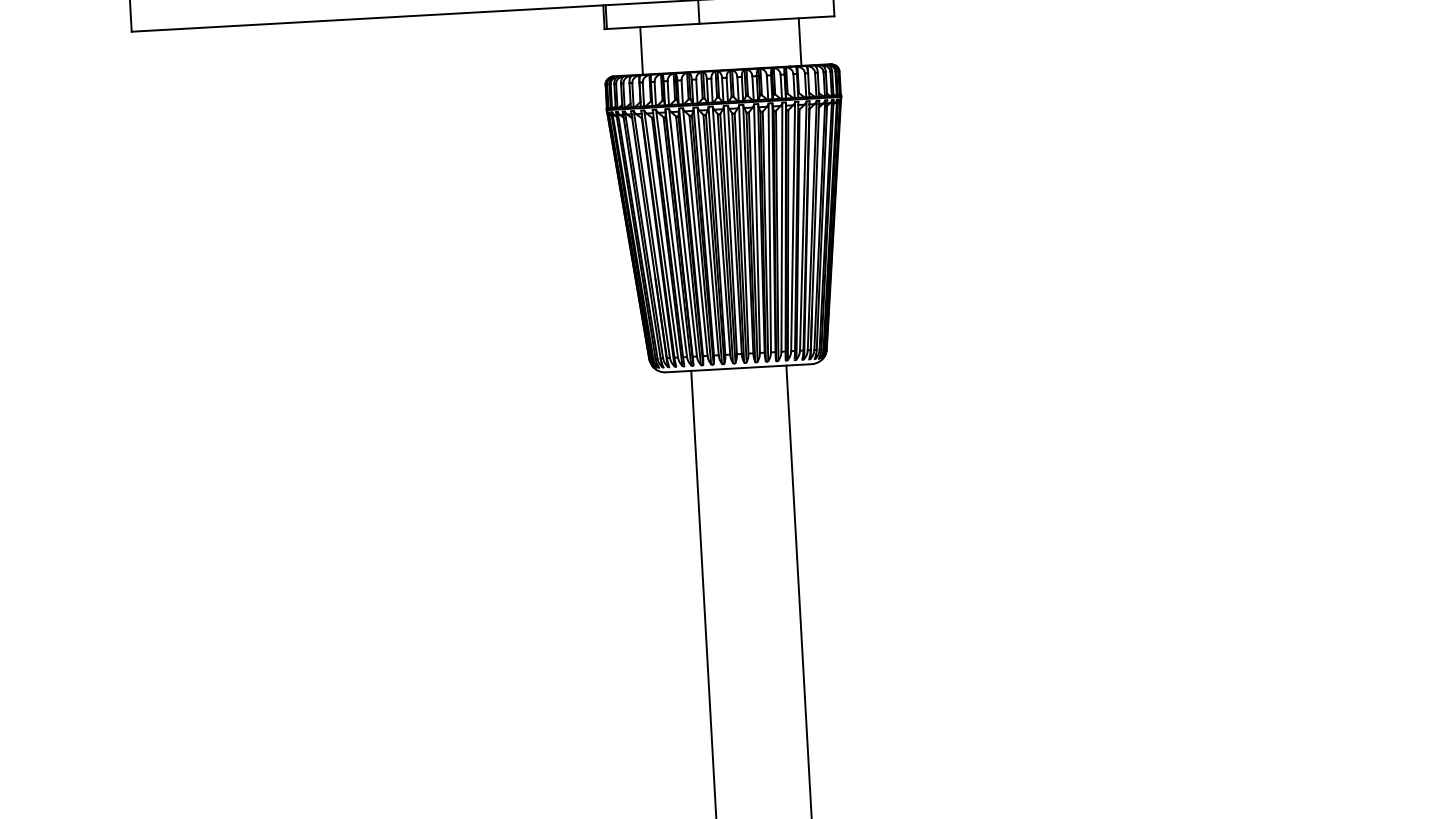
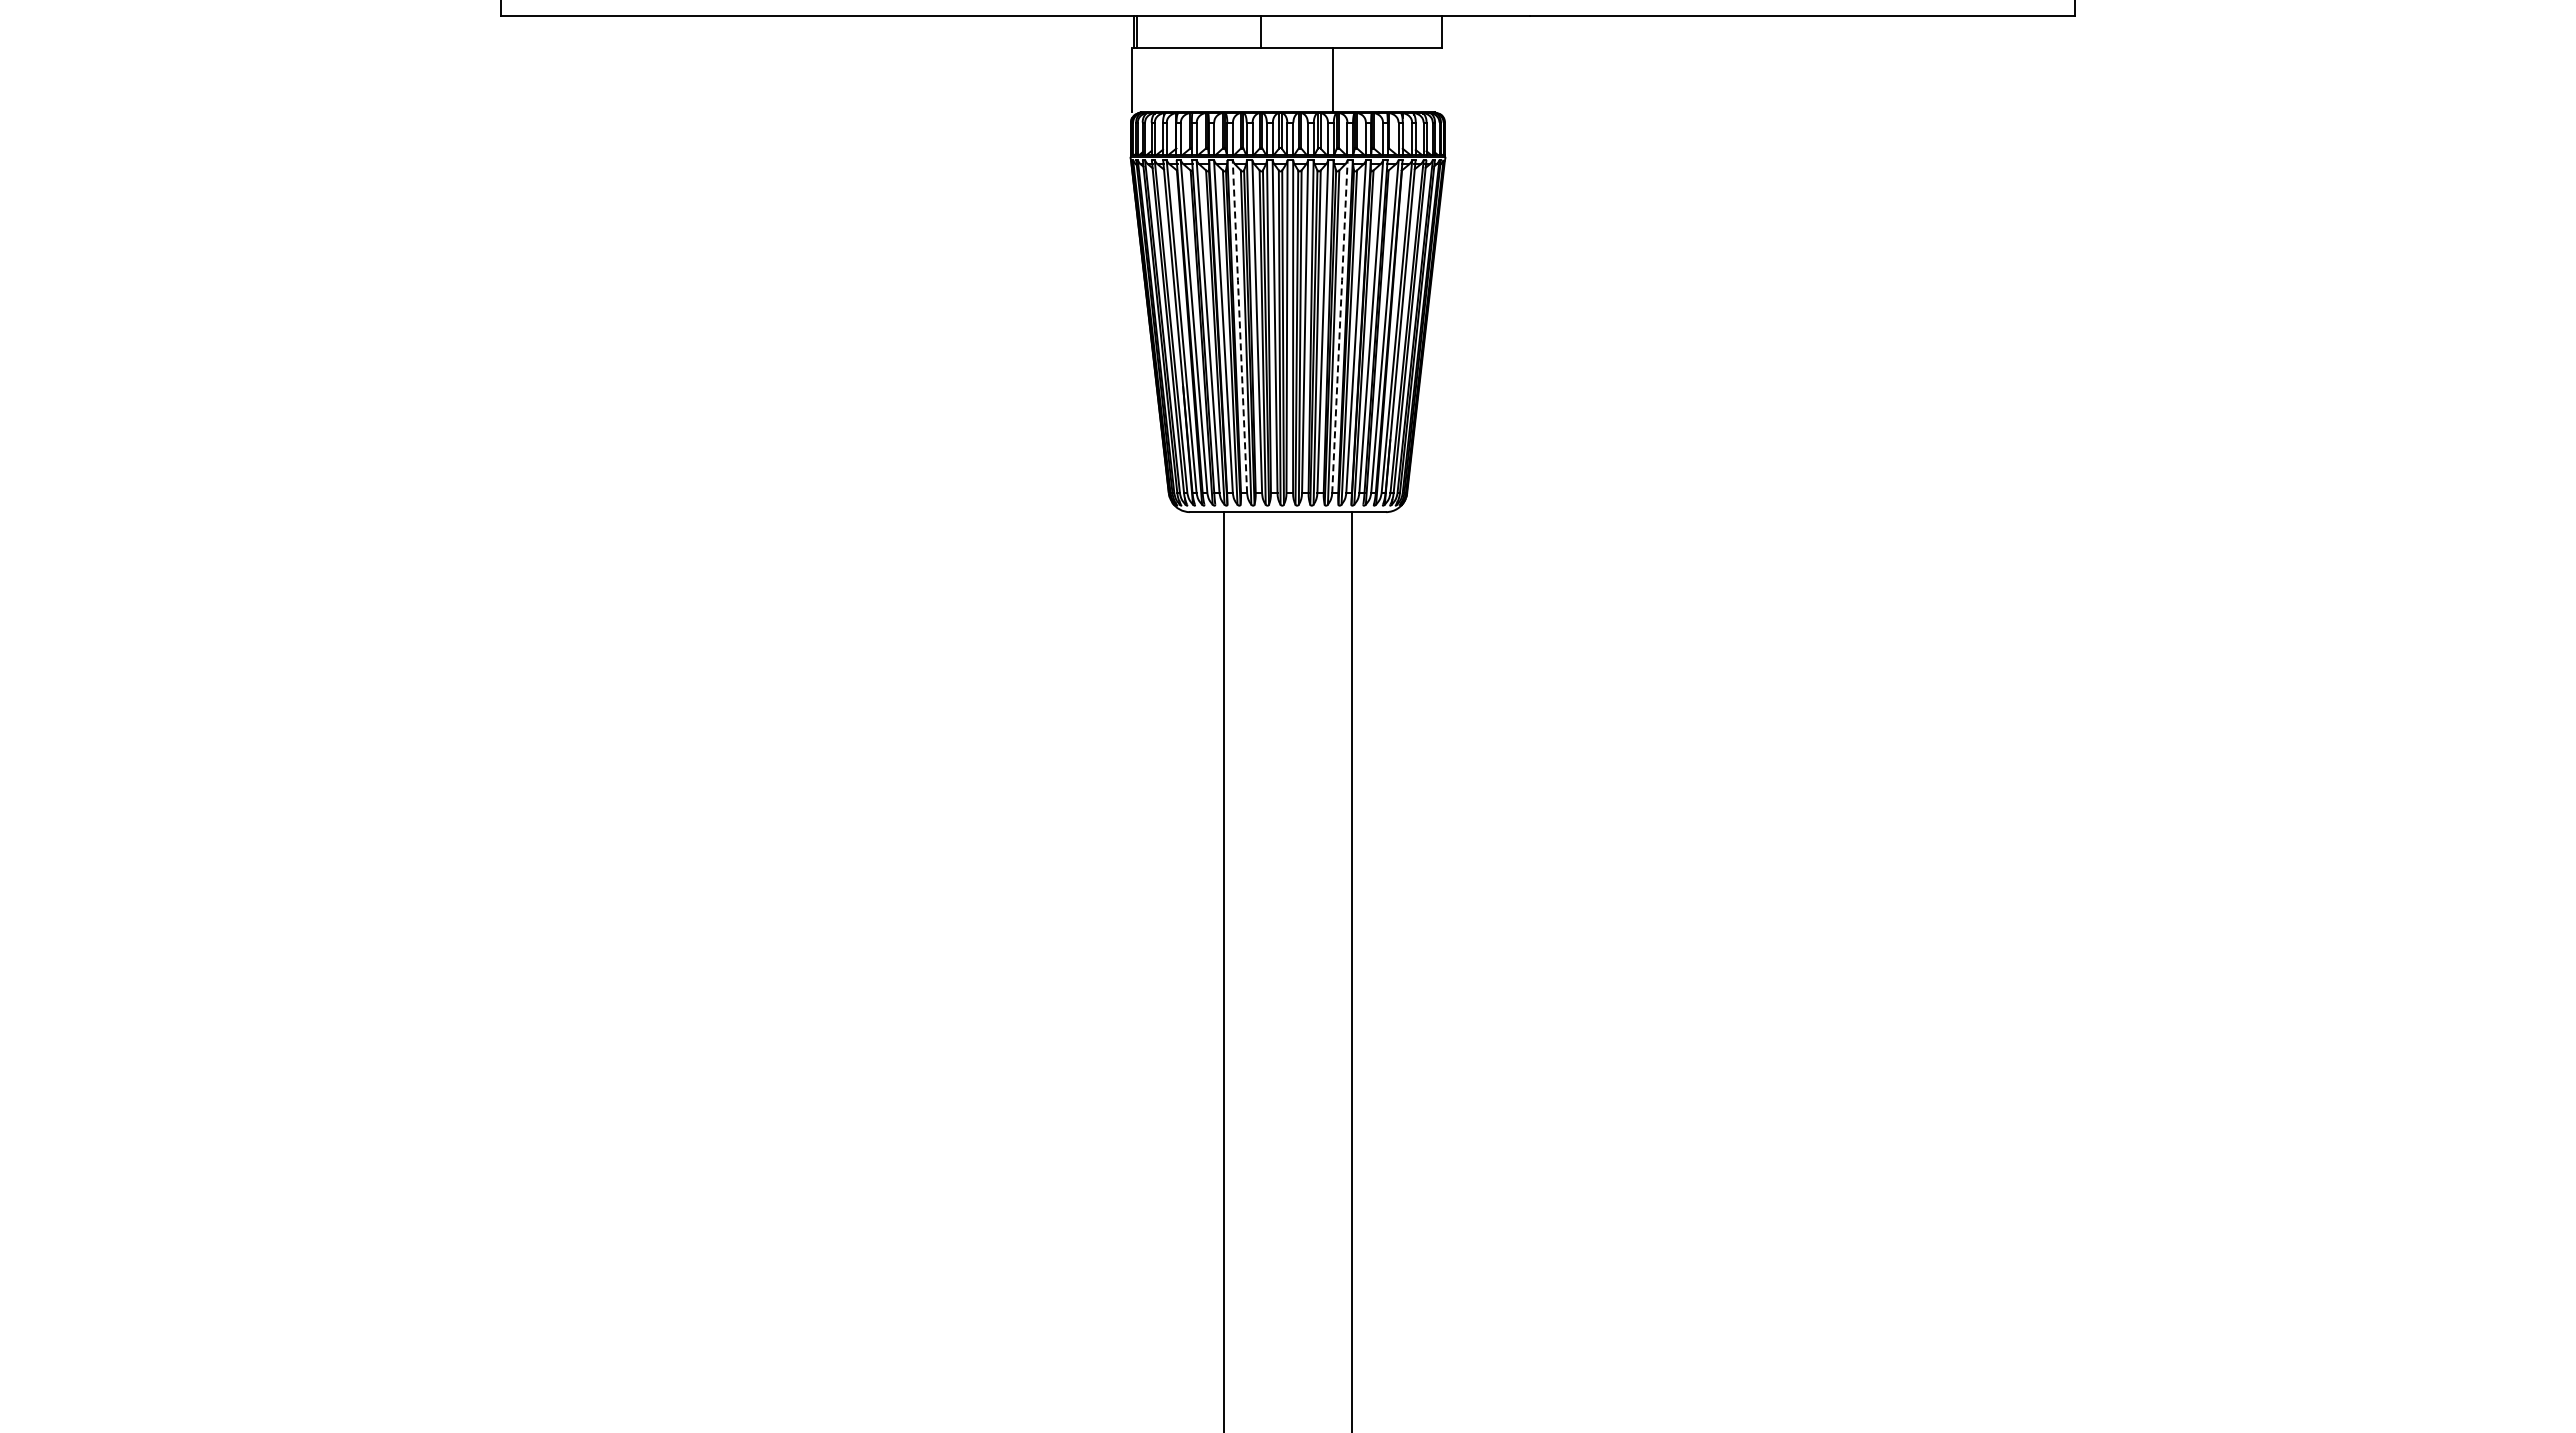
line: (800, 42) -> (1333, 80), moved
line: (641, 51) -> (1131, 80), moved
line: (769, 227) -> (1339, 326), solid -> dashed
line: (694, 231) -> (1239, 326), solid -> dashed

